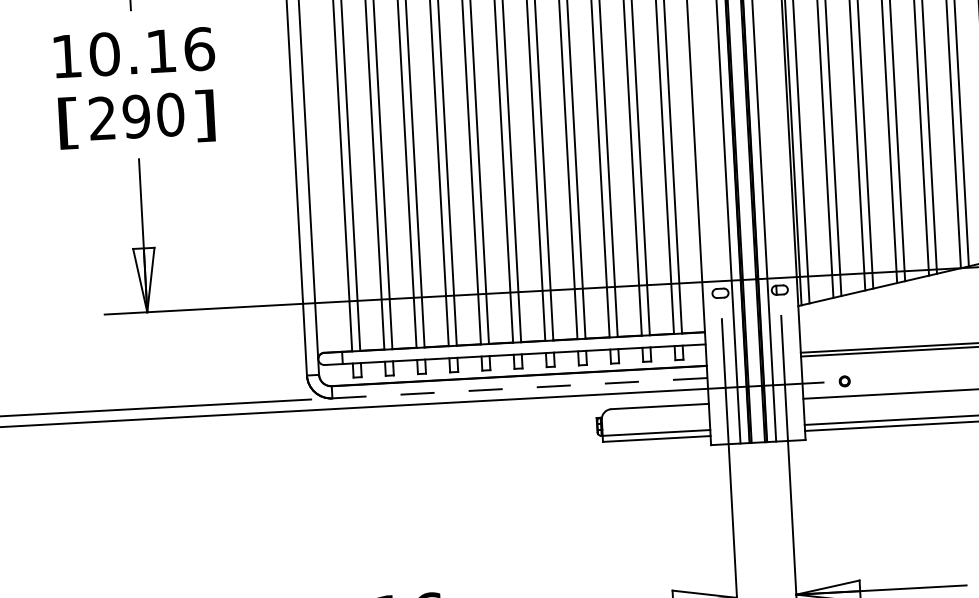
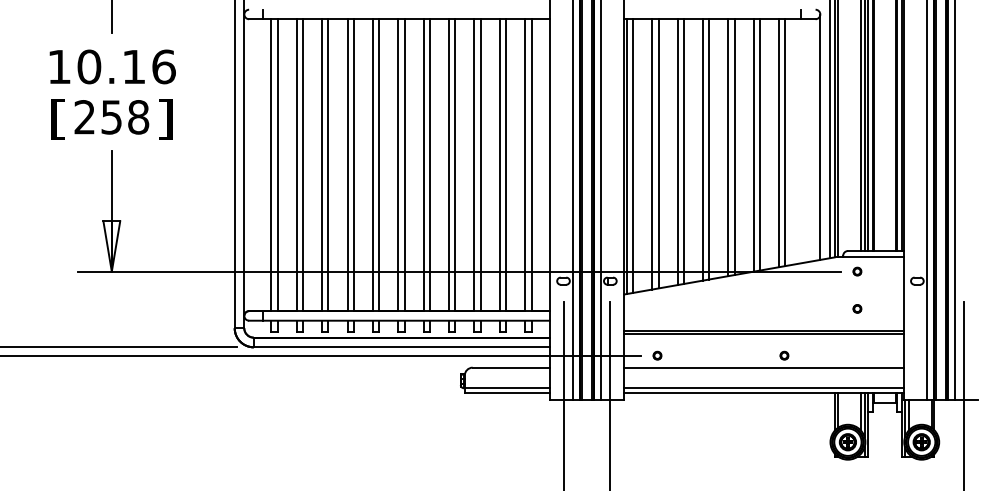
text: (154, 115) -> (125, 117), 290 -> 258
line: (519, 388) -> (401, 347), dashed -> solid

